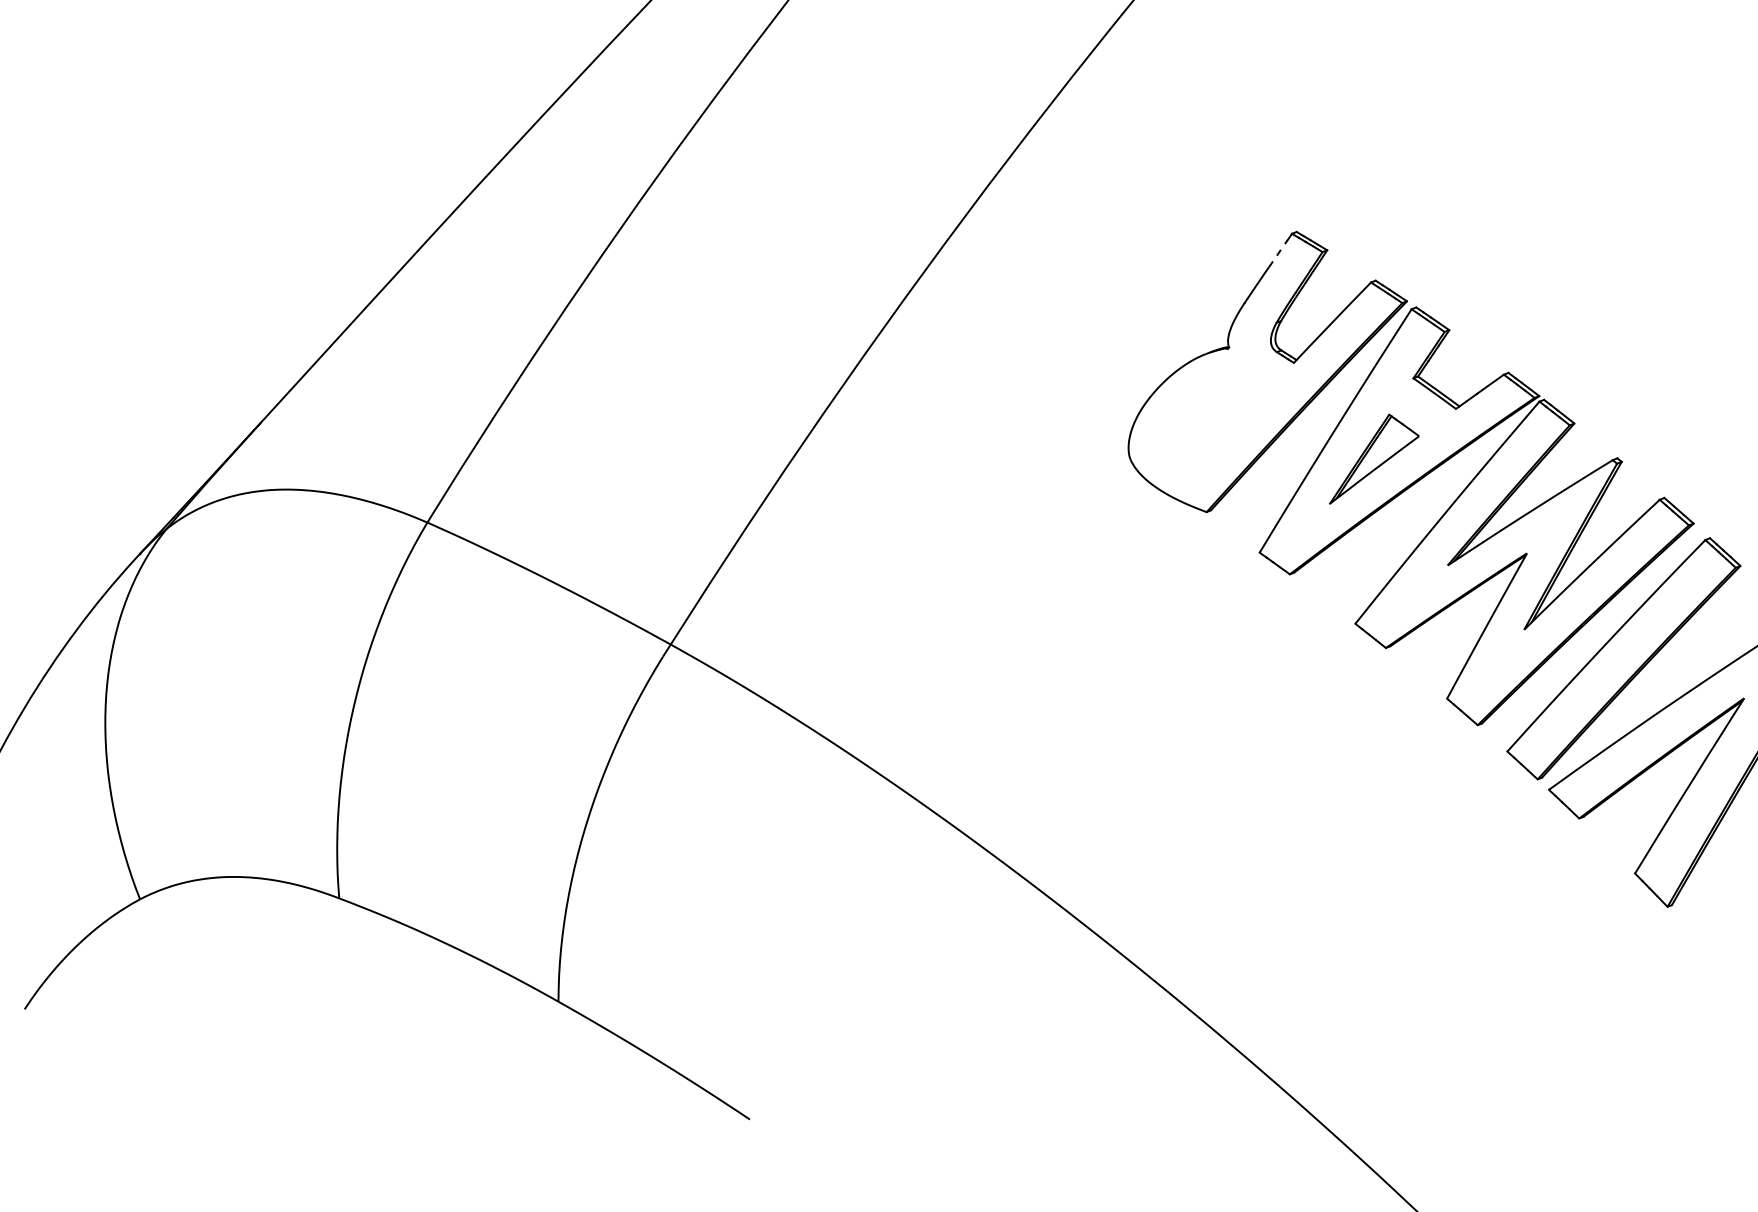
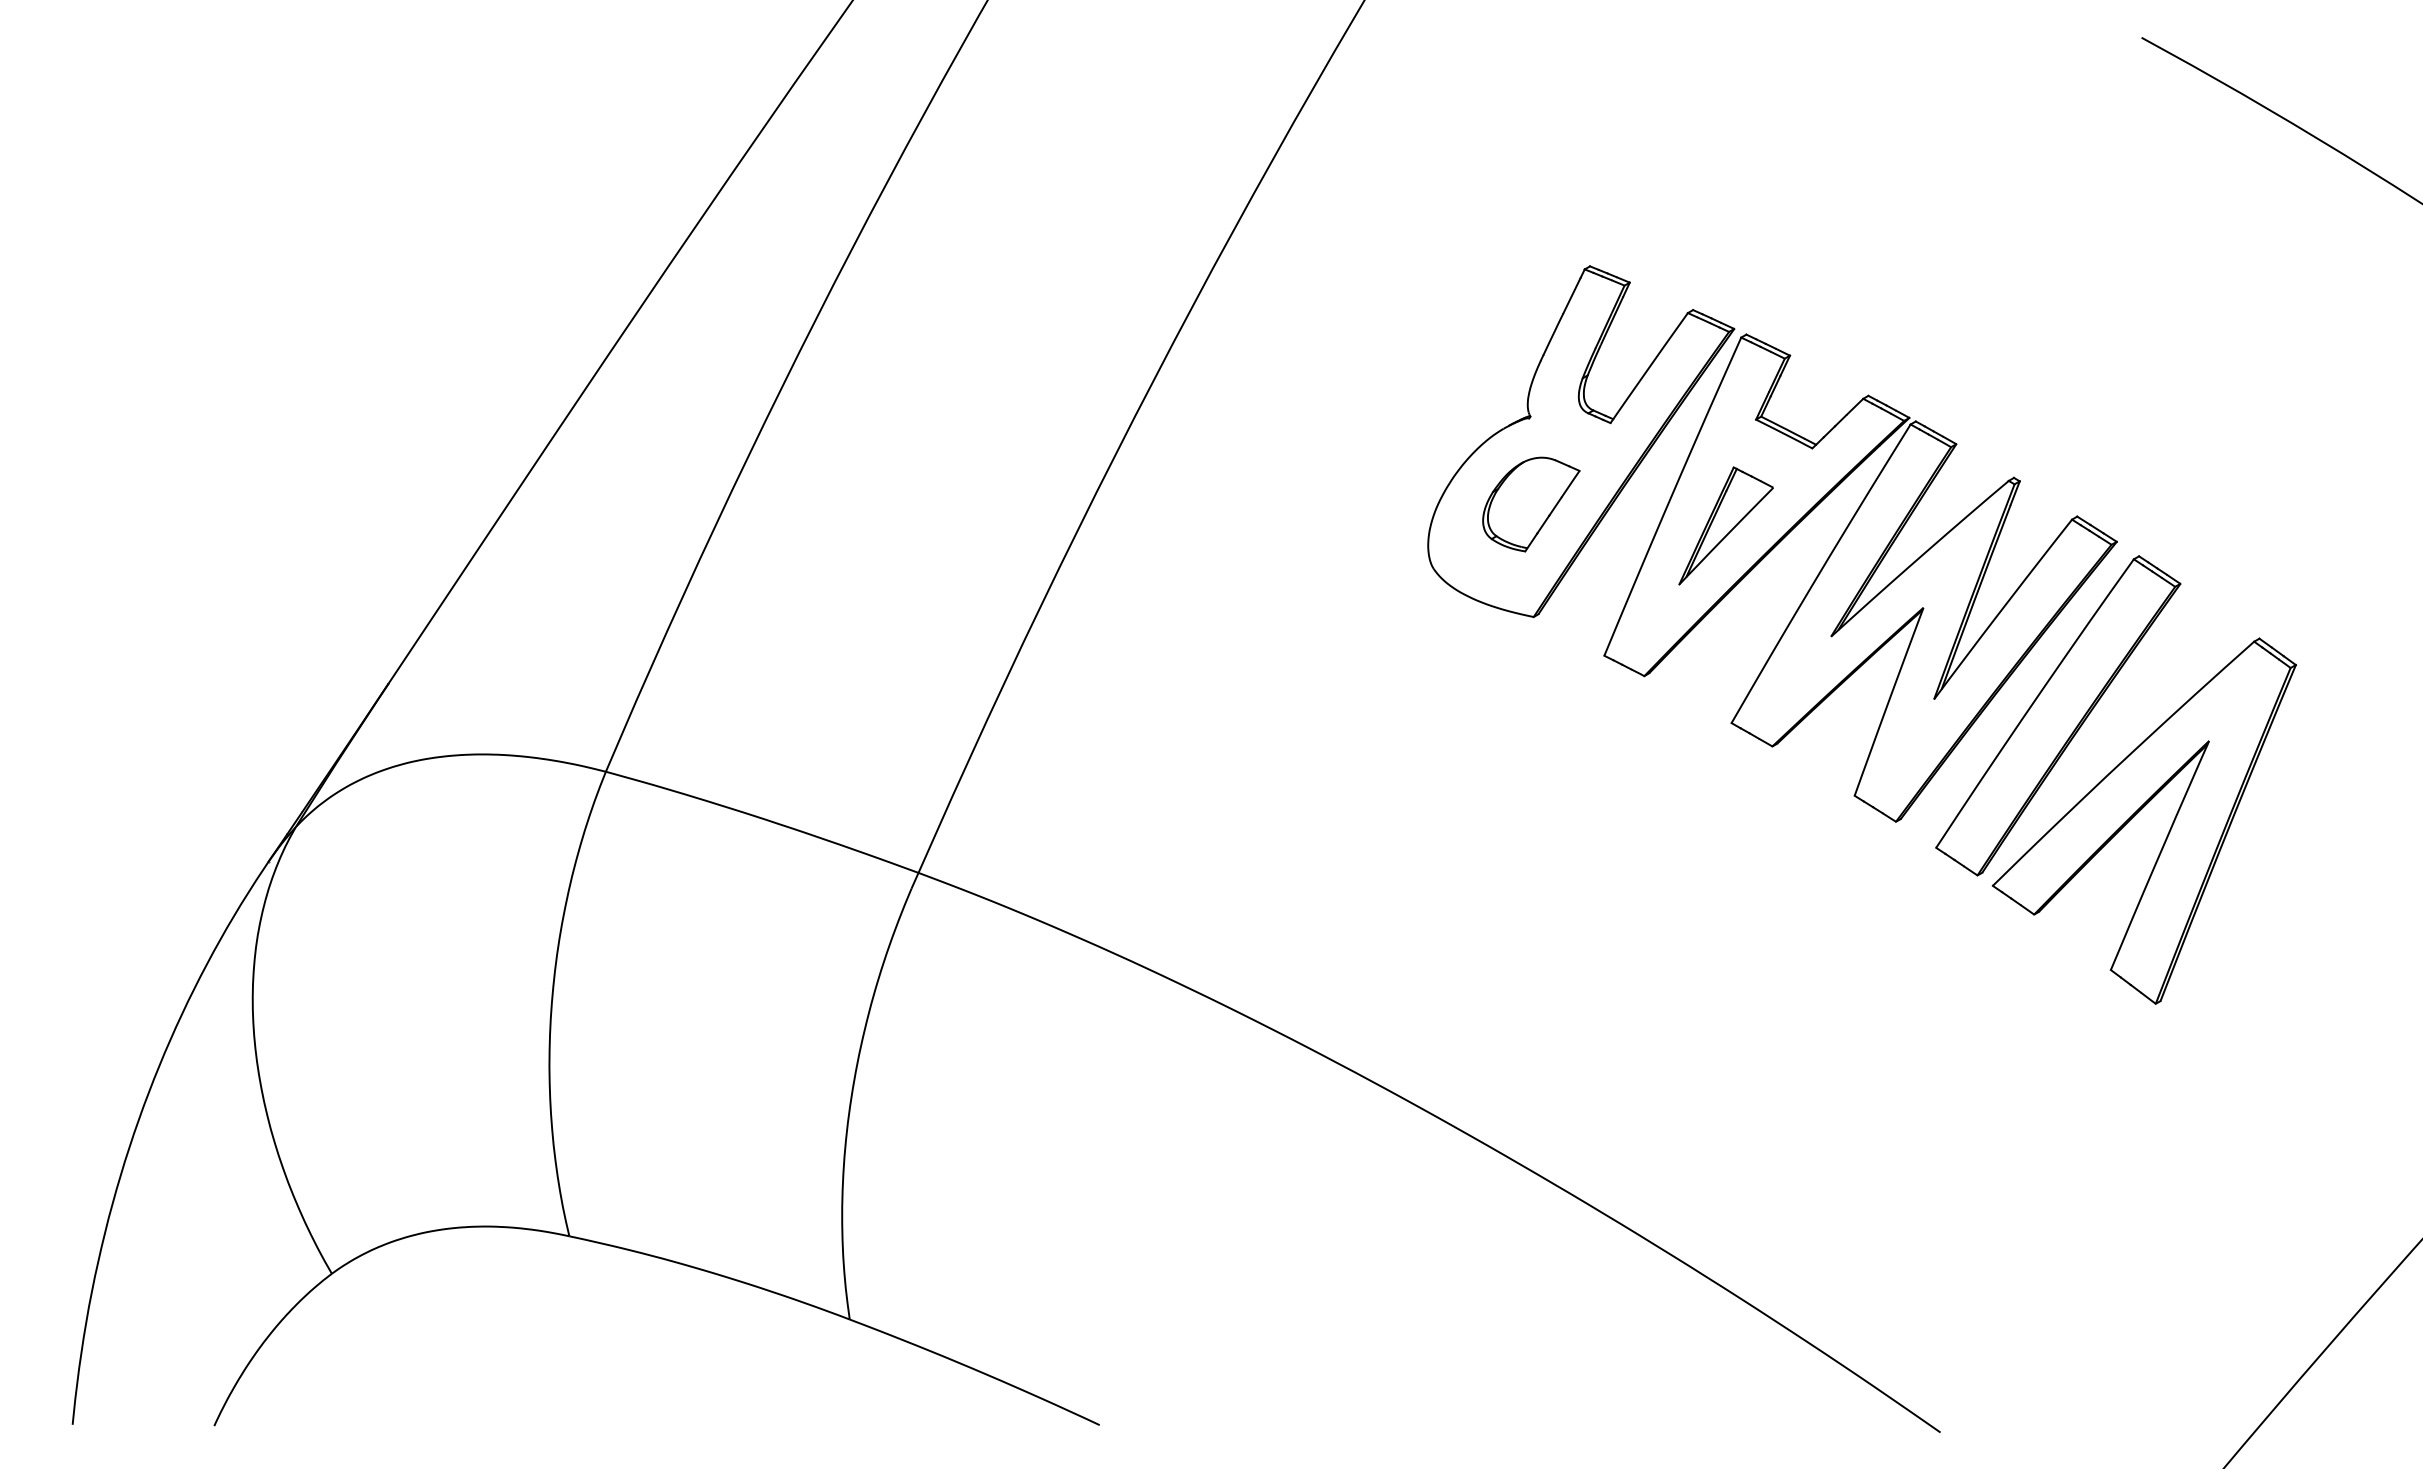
line: (1277, 253) -> (1571, 295), dashed -> solid
part: (1218, 419) -> (1531, 504), added

